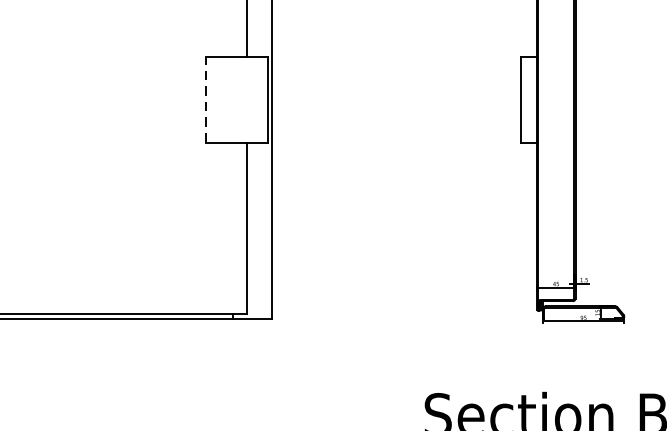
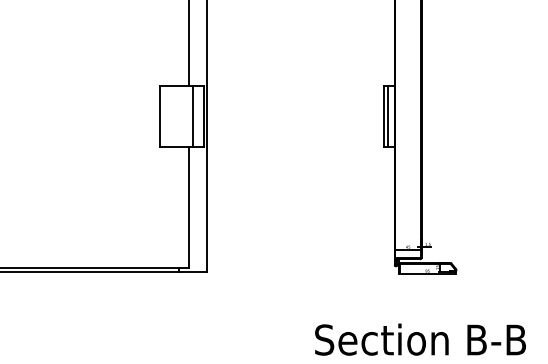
line: (206, 99) -> (160, 116), dashed -> solid
line: (253, 99) -> (193, 116), added
line: (527, 99) -> (387, 116), added

